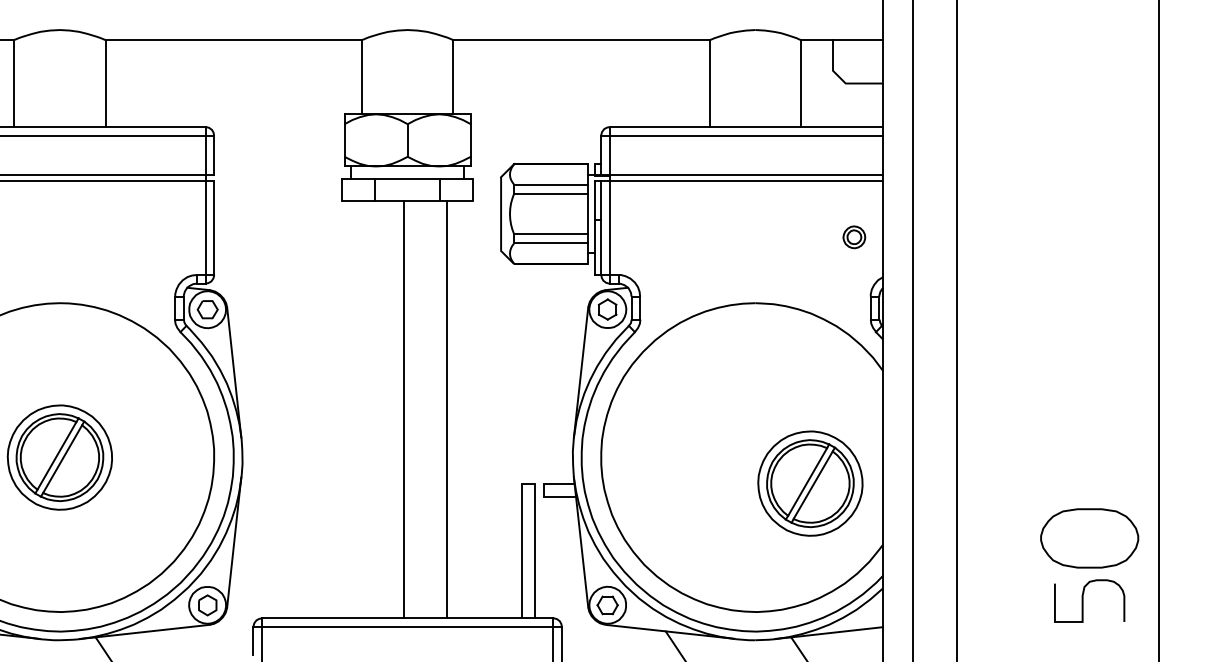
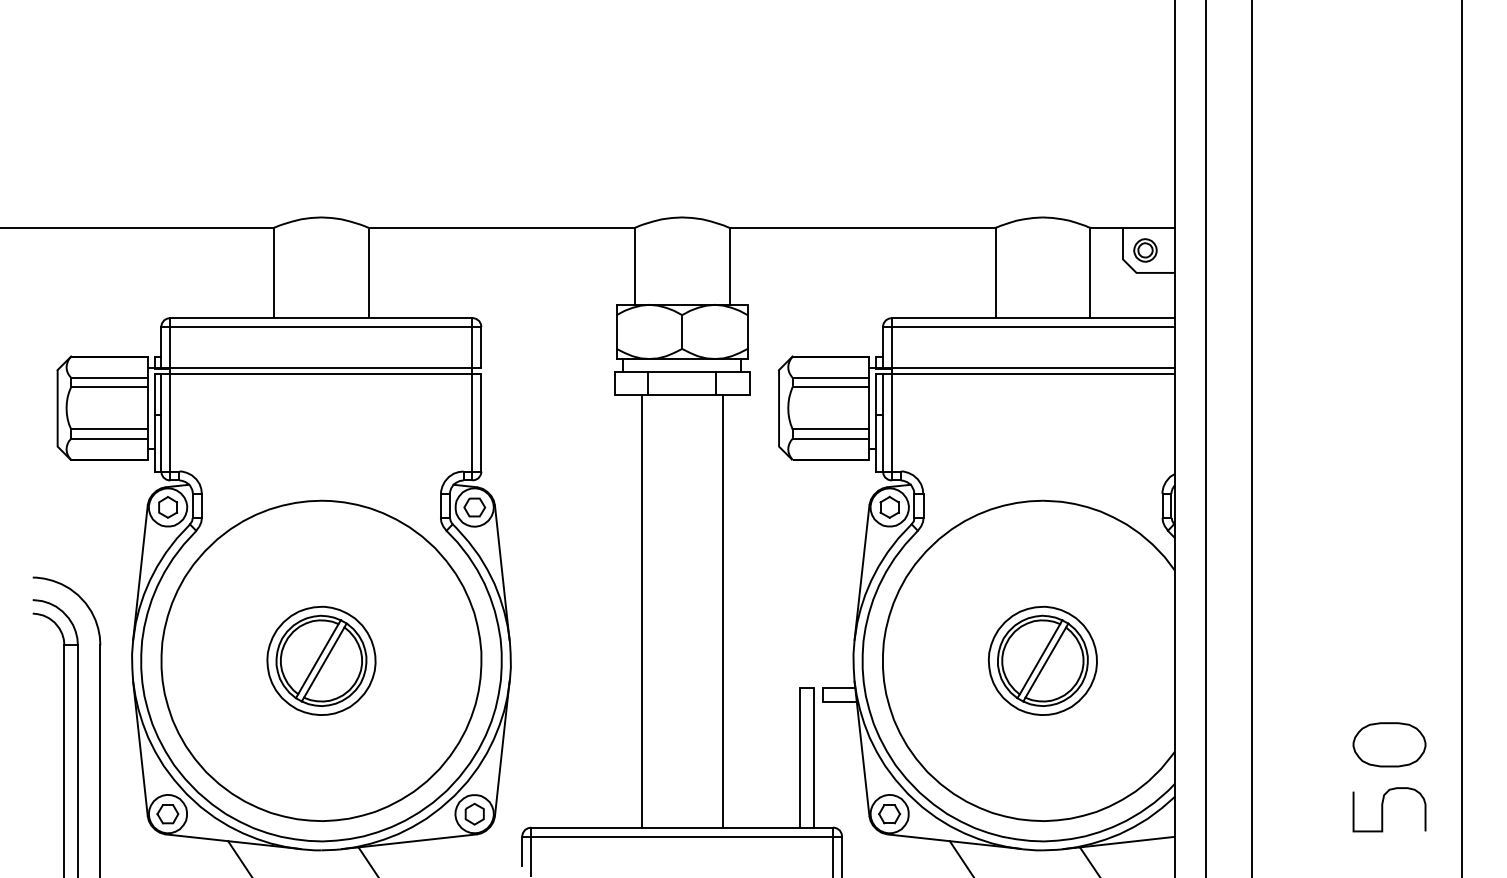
part: (854, 237) -> (1145, 250), moved
line: (404, 408) -> (641, 610), moved
part: (810, 483) -> (1042, 660), moved
part: (1089, 538) -> (1389, 744), size x0.71

